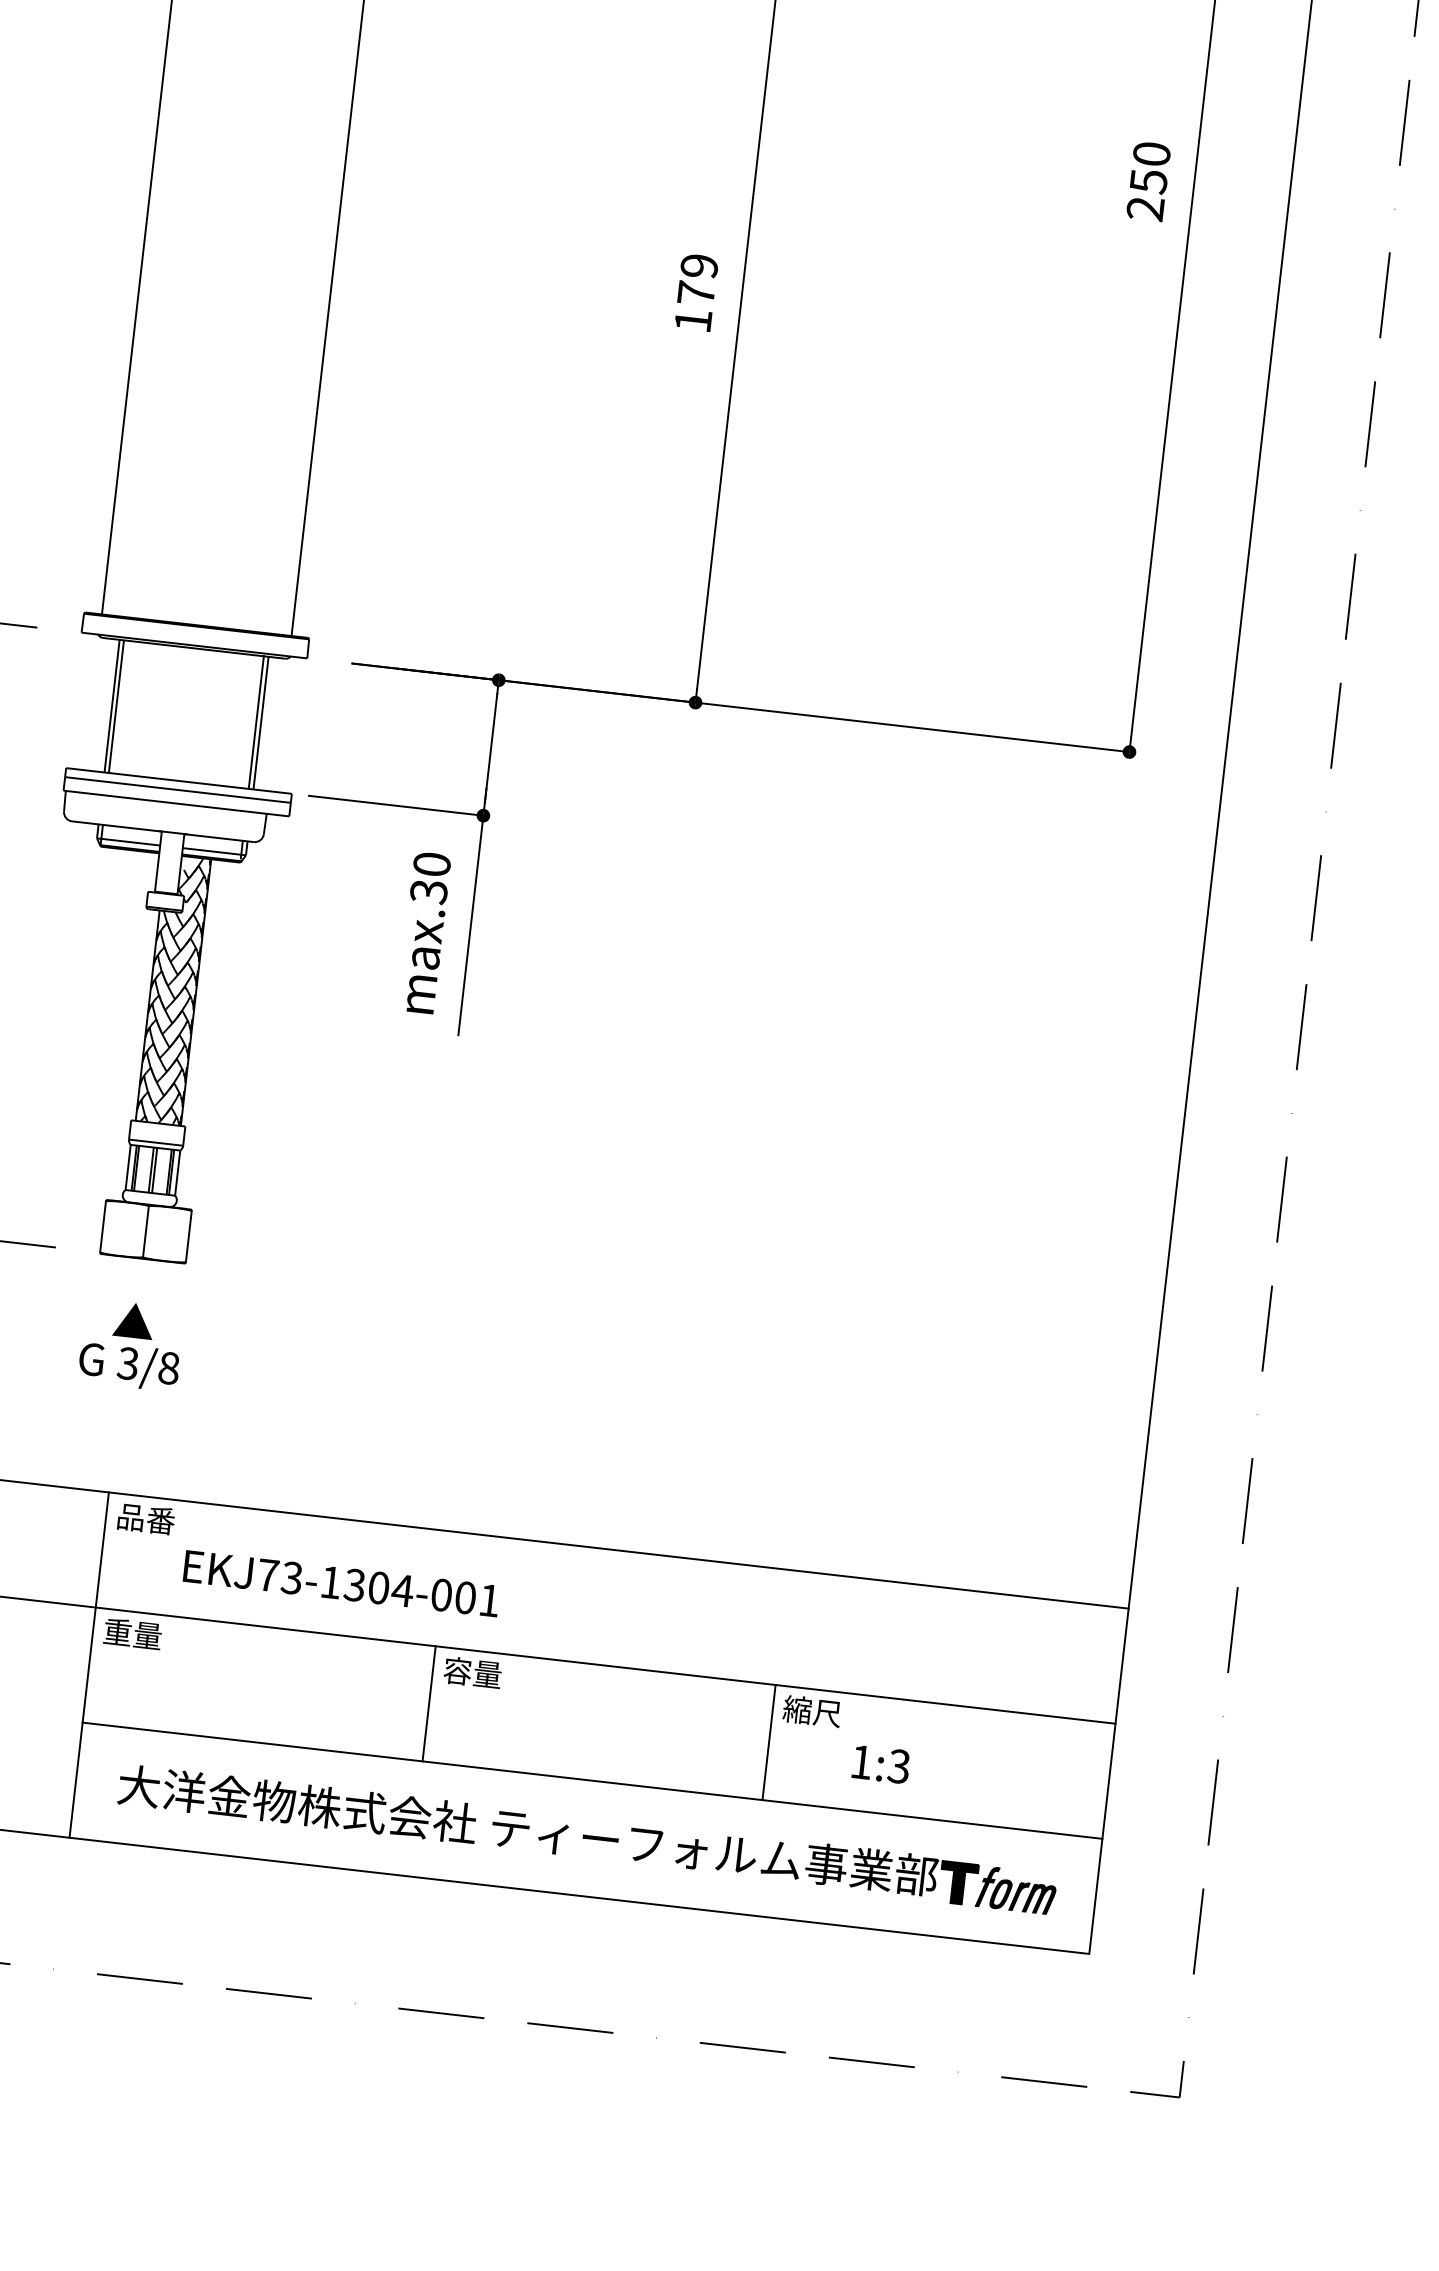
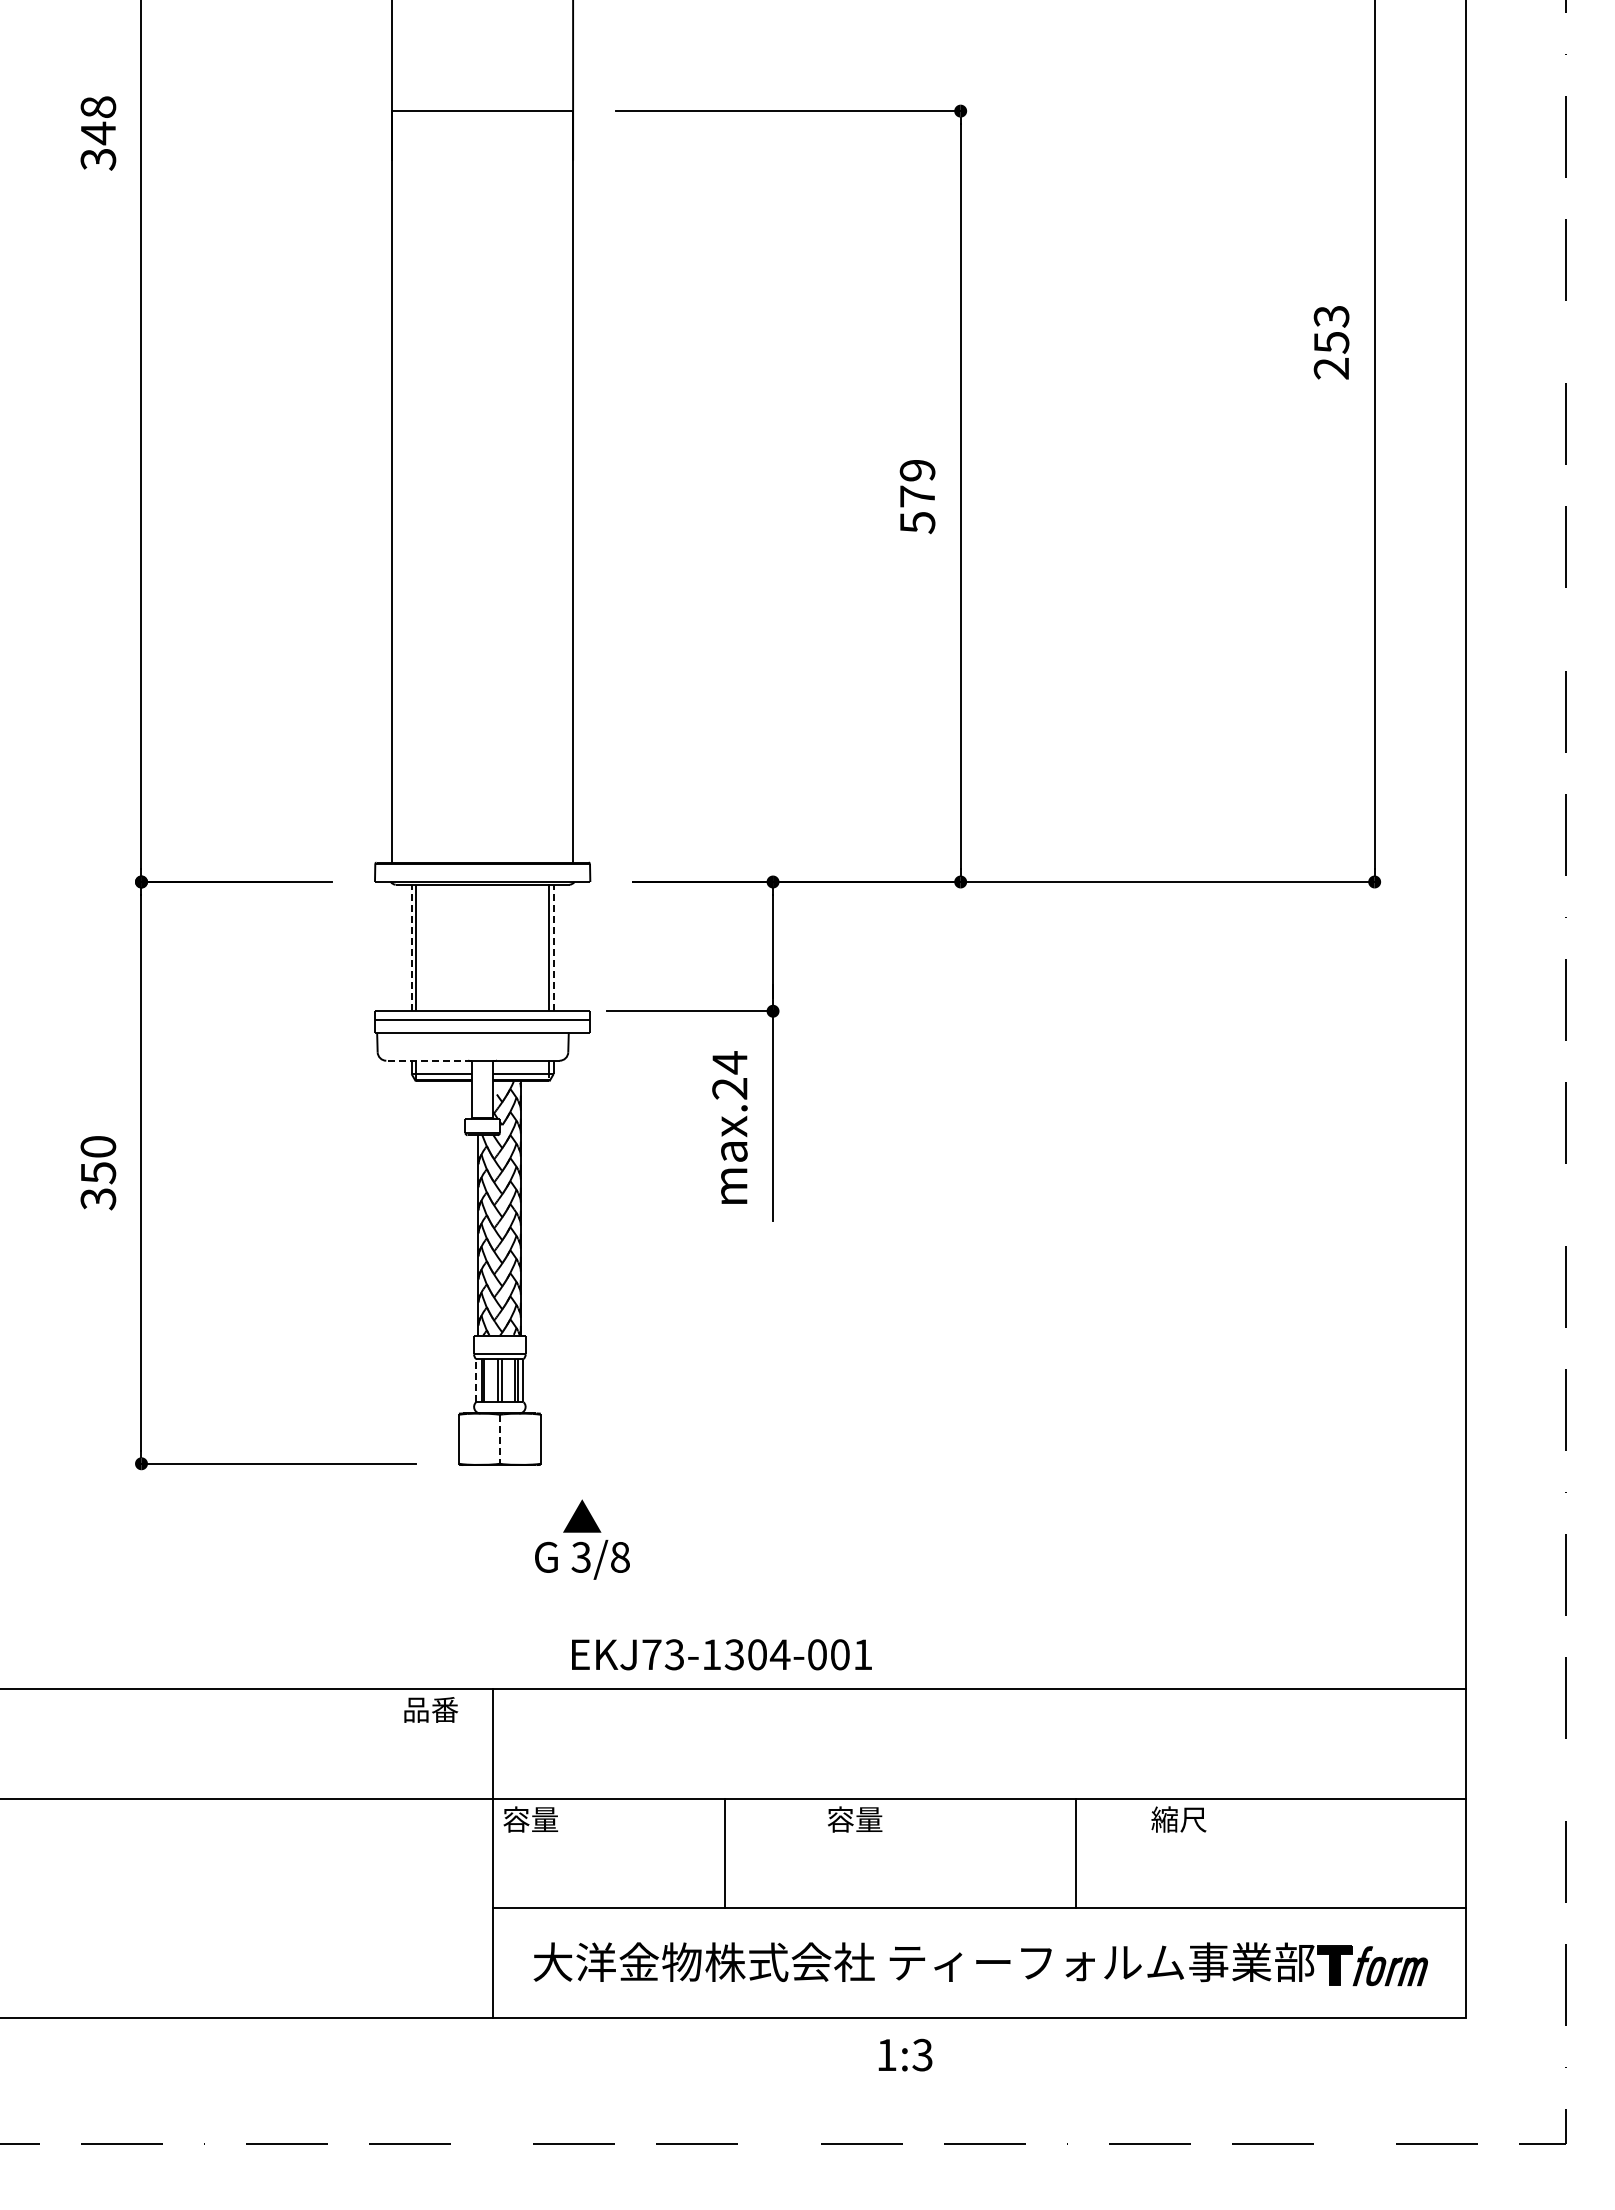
text: (1151, 154) -> (1331, 316), 250 -> 253
text: (693, 321) -> (917, 523), 179 -> 579
line: (112, 705) -> (411, 947), solid -> dashed
line: (260, 722) -> (553, 947), solid -> dashed
line: (117, 826) -> (429, 1060), solid -> dashed
text: (430, 877) -> (729, 1075), max.30 -> max.24
line: (128, 1167) -> (476, 1380), solid -> dashed
line: (145, 1231) -> (499, 1439), solid -> dashed
text: (131, 1345) -> (582, 1539), moved
text: (146, 1518) -> (431, 1709), moved
text: (341, 1583) -> (721, 1654), moved
text: (117, 1632) -> (516, 1819), 重量 -> 容量
line: (429, 1703) -> (725, 1853), moved
line: (769, 1742) -> (1075, 1853), moved
text: (881, 1763) -> (905, 2054), moved

